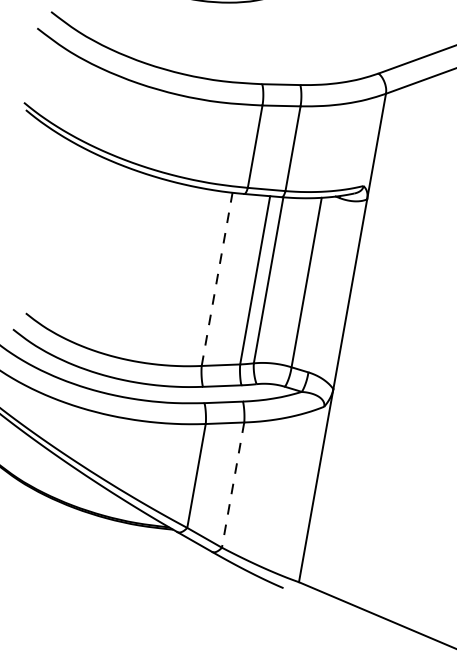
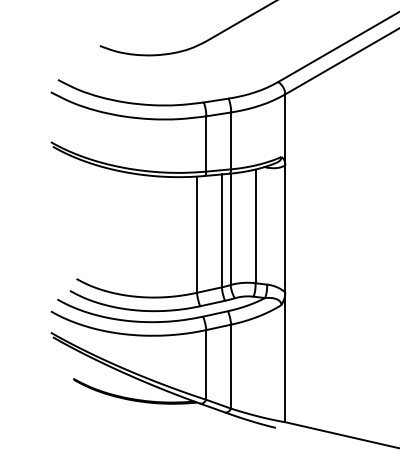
line: (216, 278) -> (196, 234), dashed -> solid
line: (233, 486) -> (231, 367), dashed -> solid

